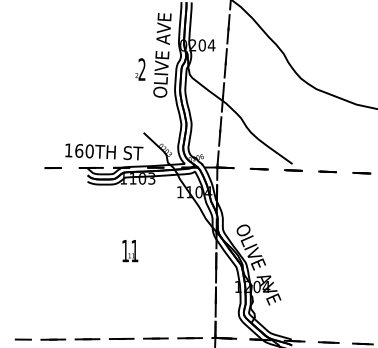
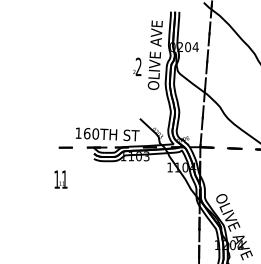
text: (130, 251) -> (61, 180), moved

